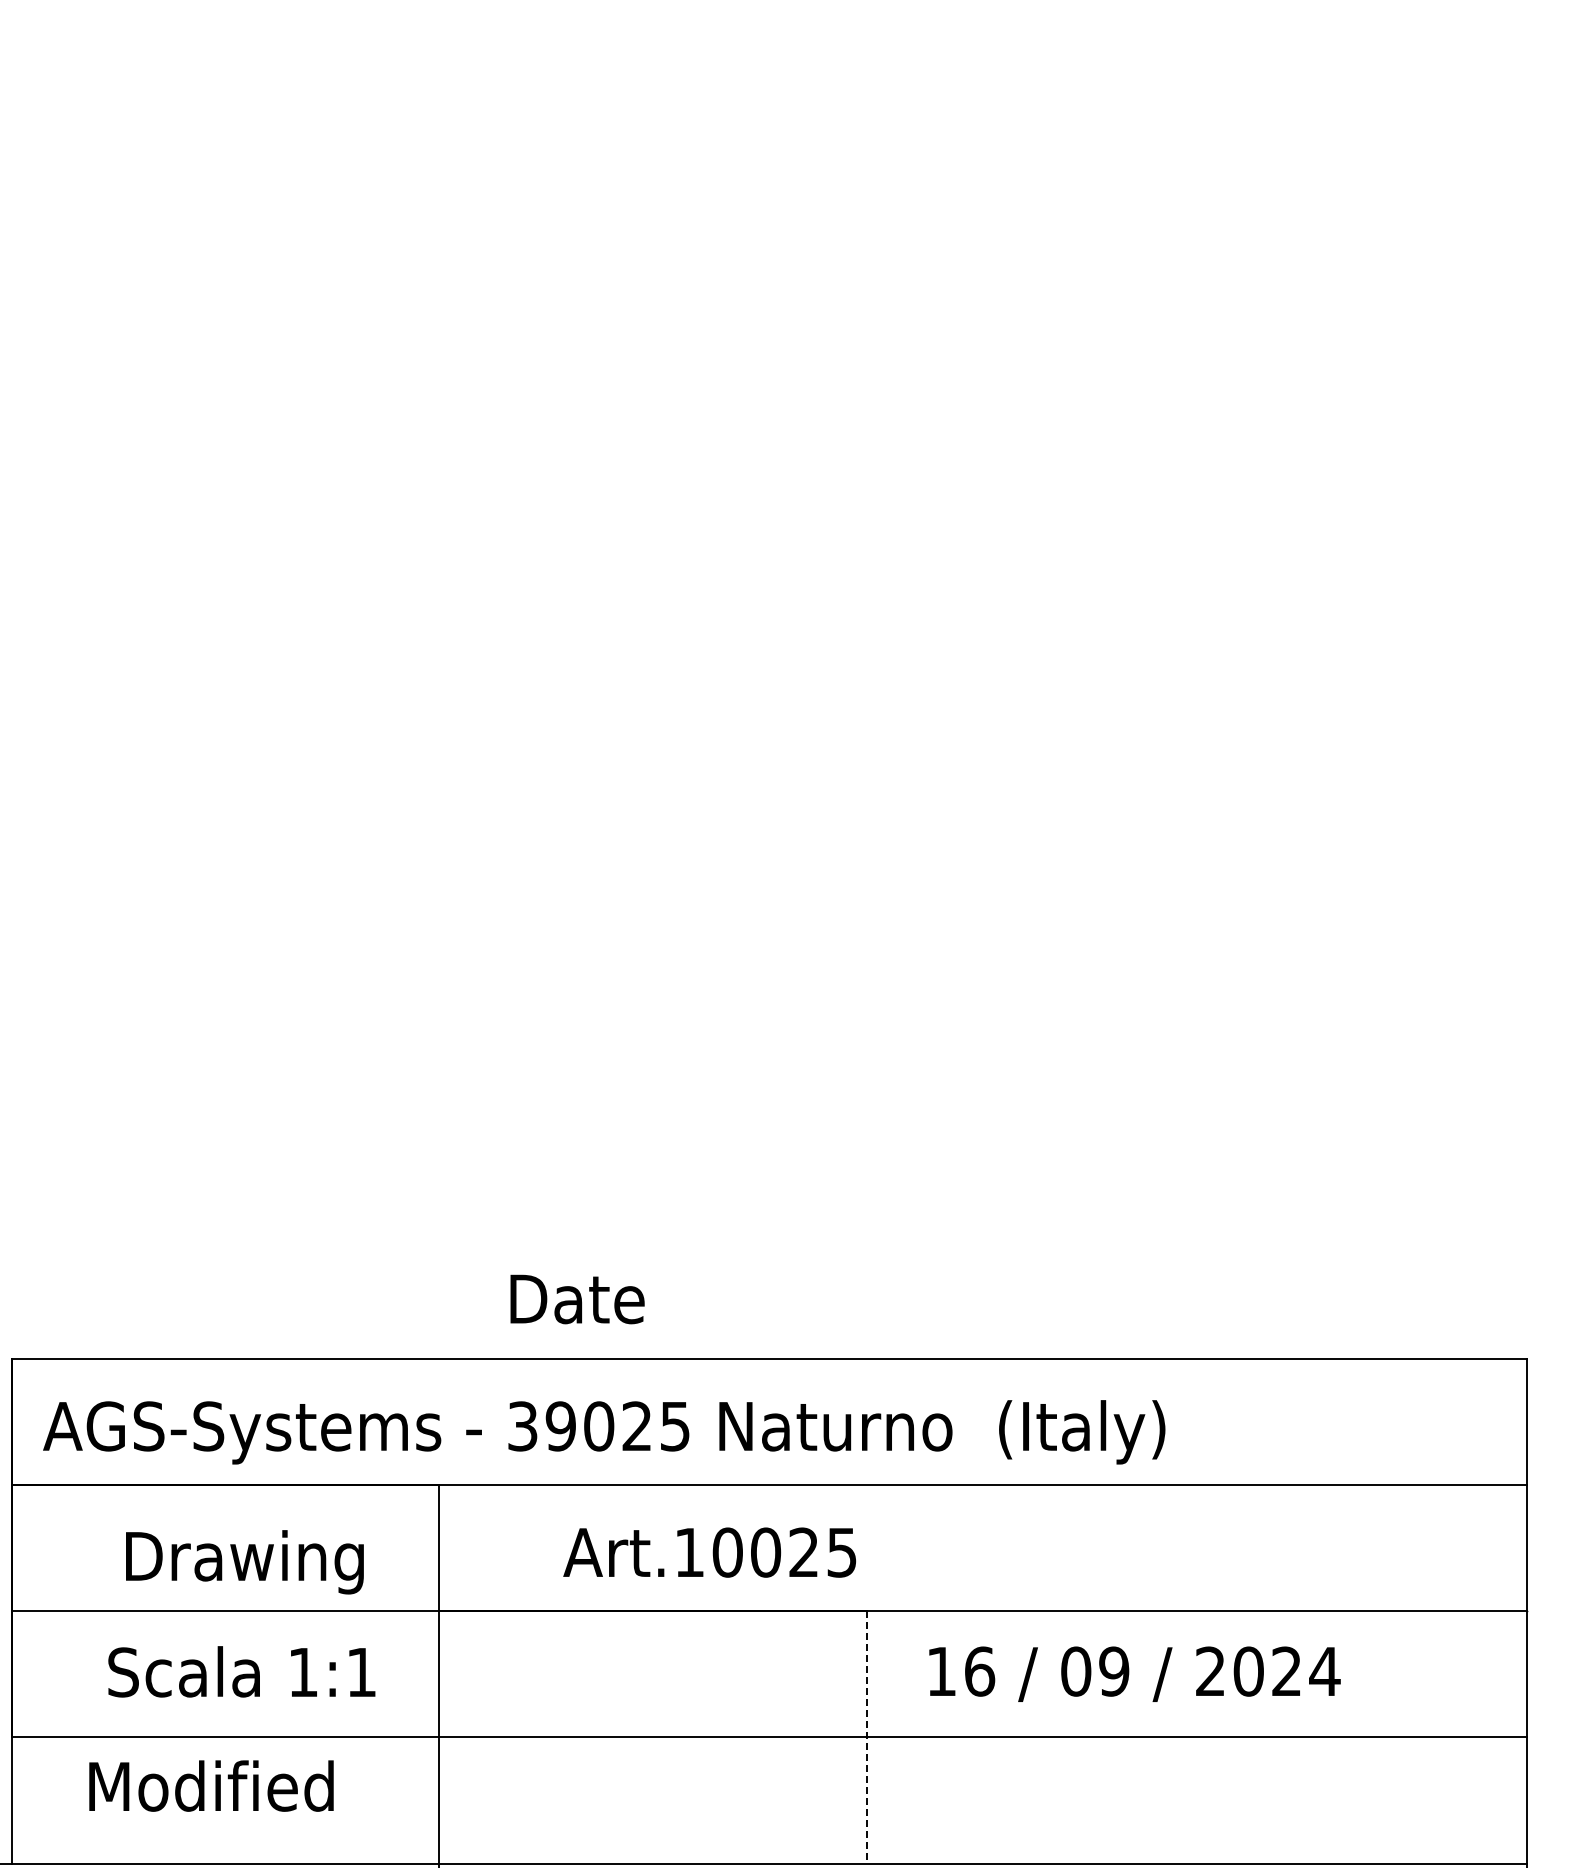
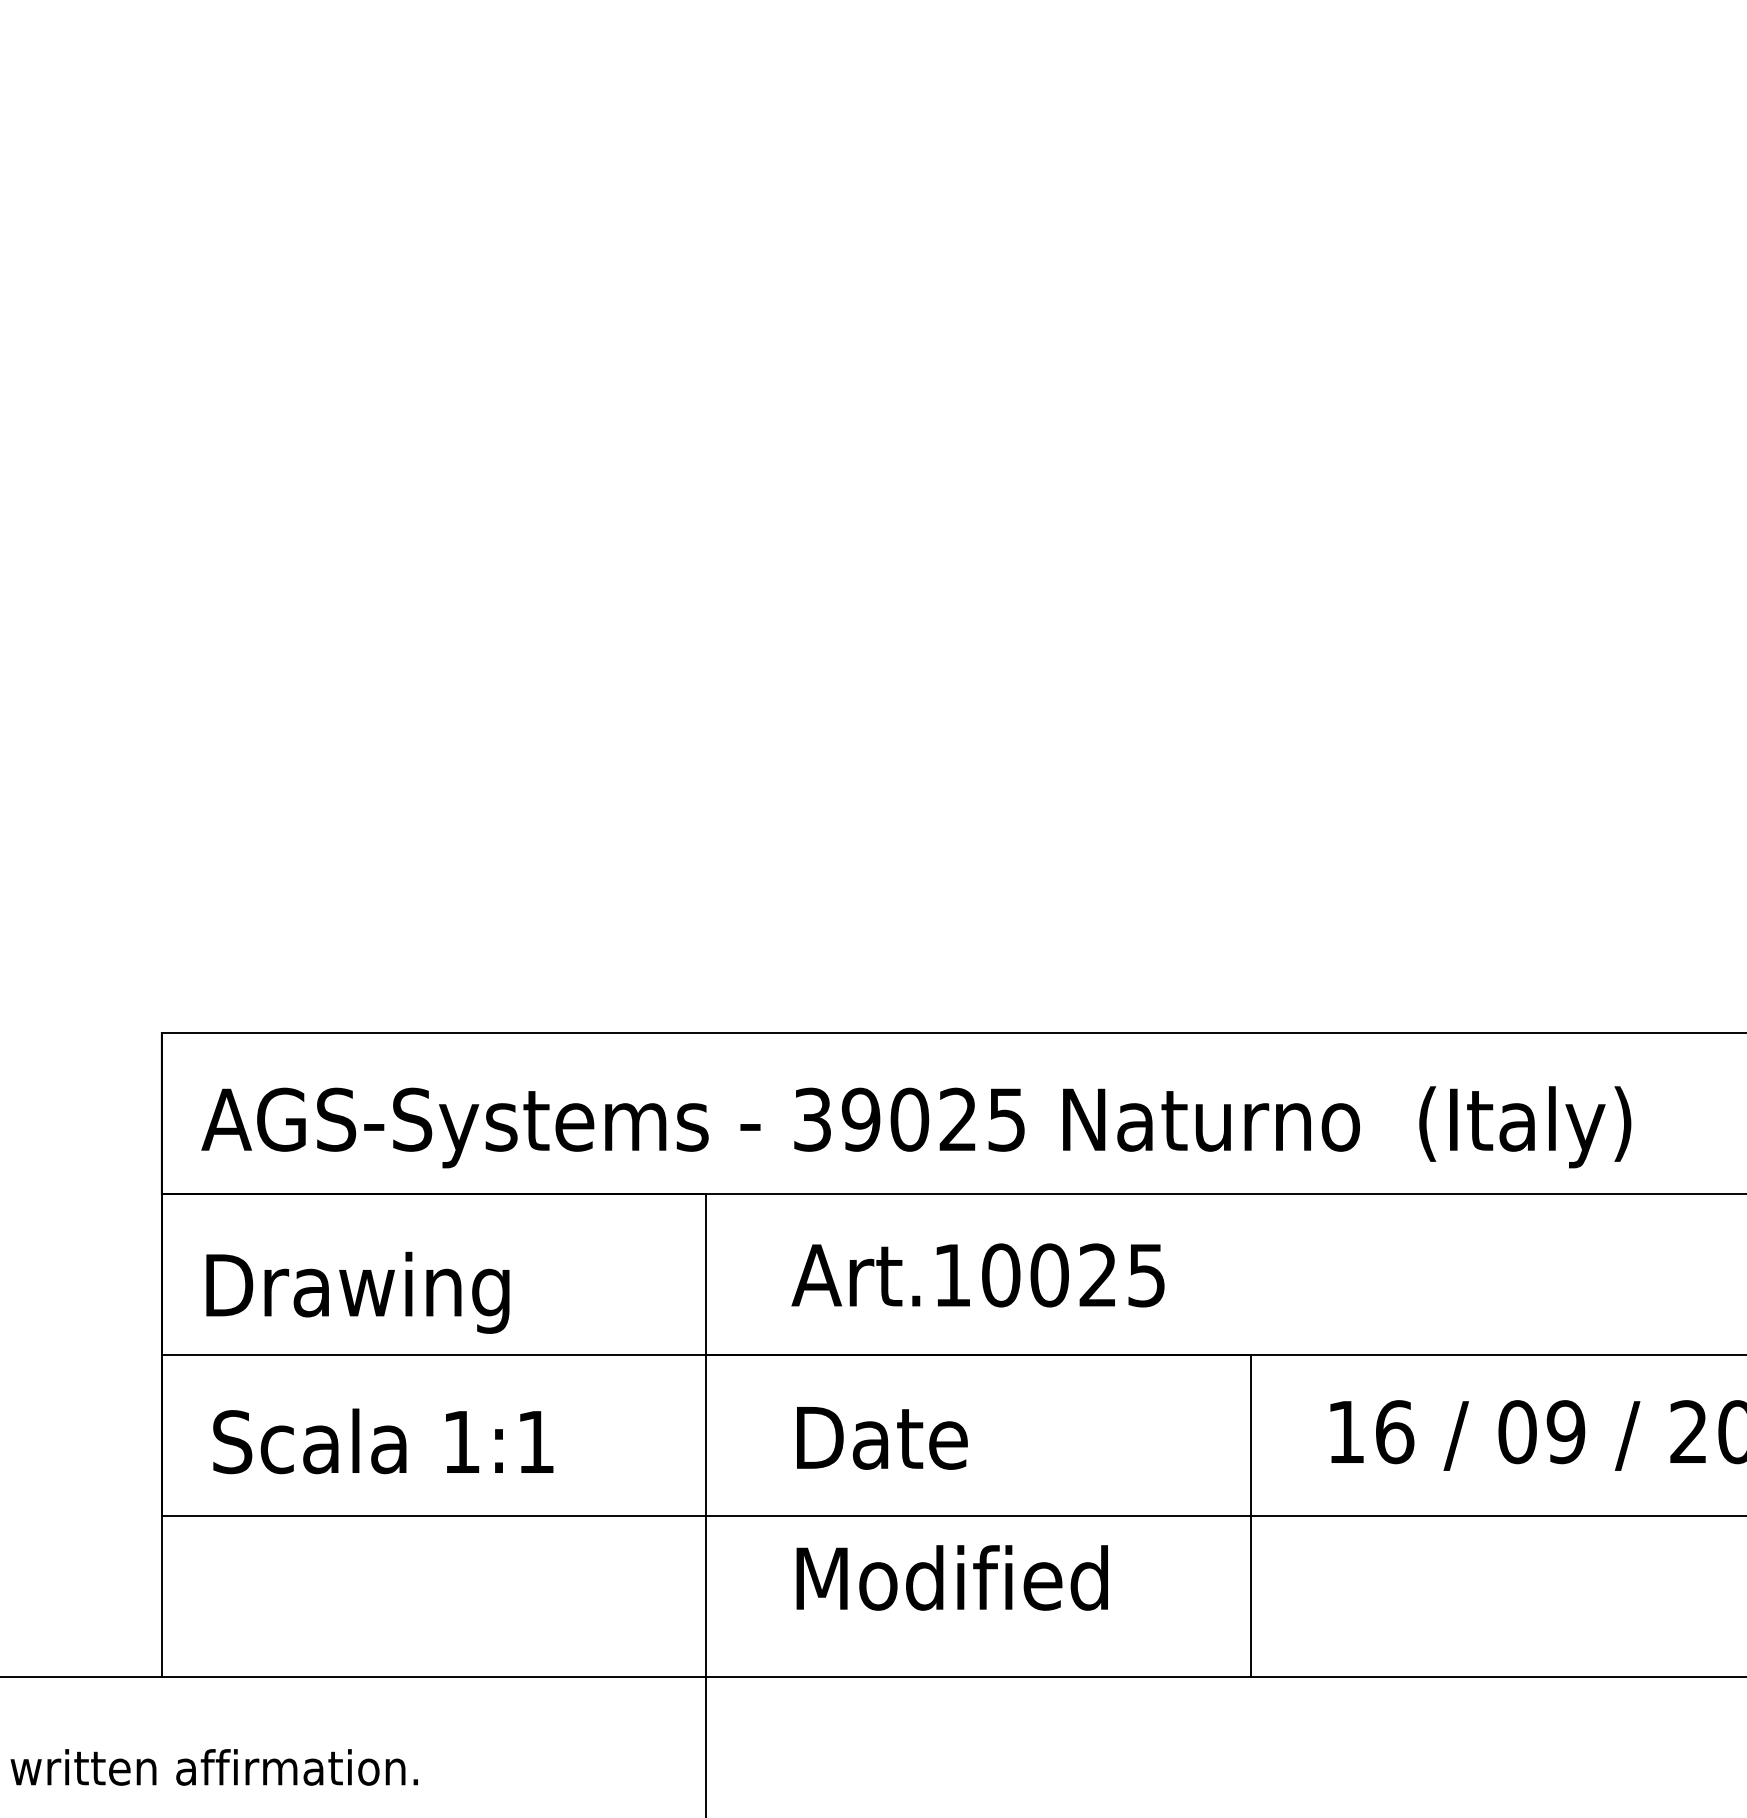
text: (577, 1299) -> (882, 1438), moved
text: (709, 1552) -> (977, 1275), moved
text: (244, 1562) -> (357, 1293), moved
text: (241, 1671) -> (382, 1440), moved
line: (866, 1737) -> (1250, 1516), dashed -> solid
text: (211, 1785) -> (952, 1577), moved

